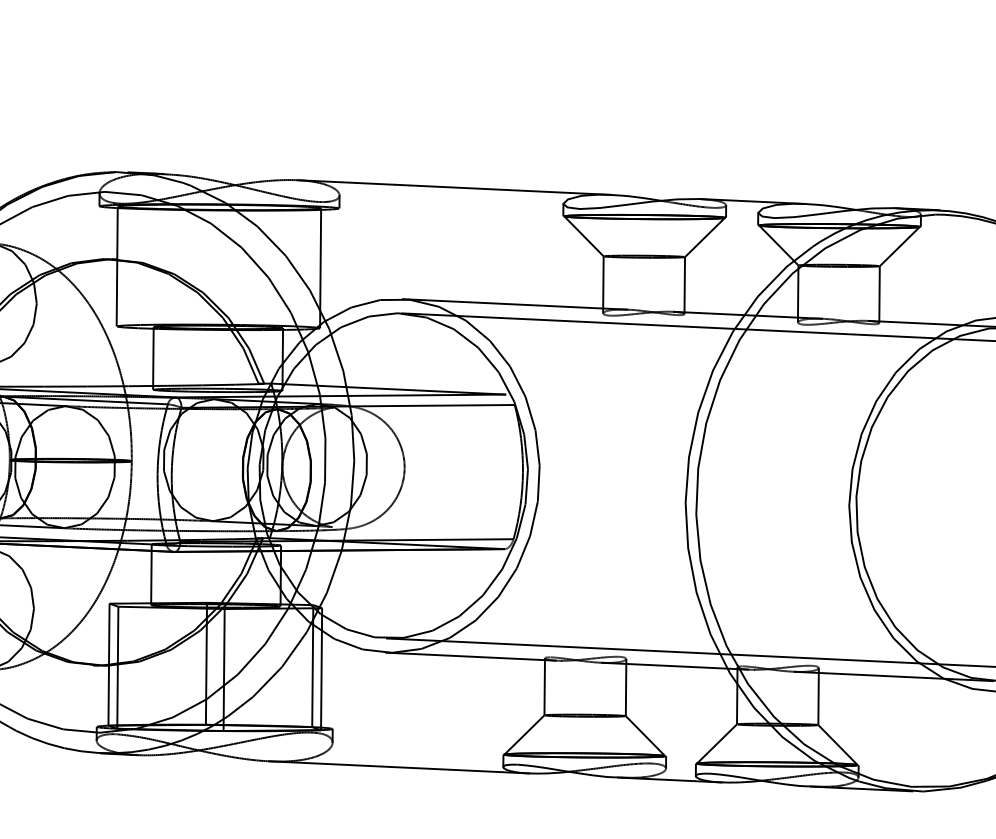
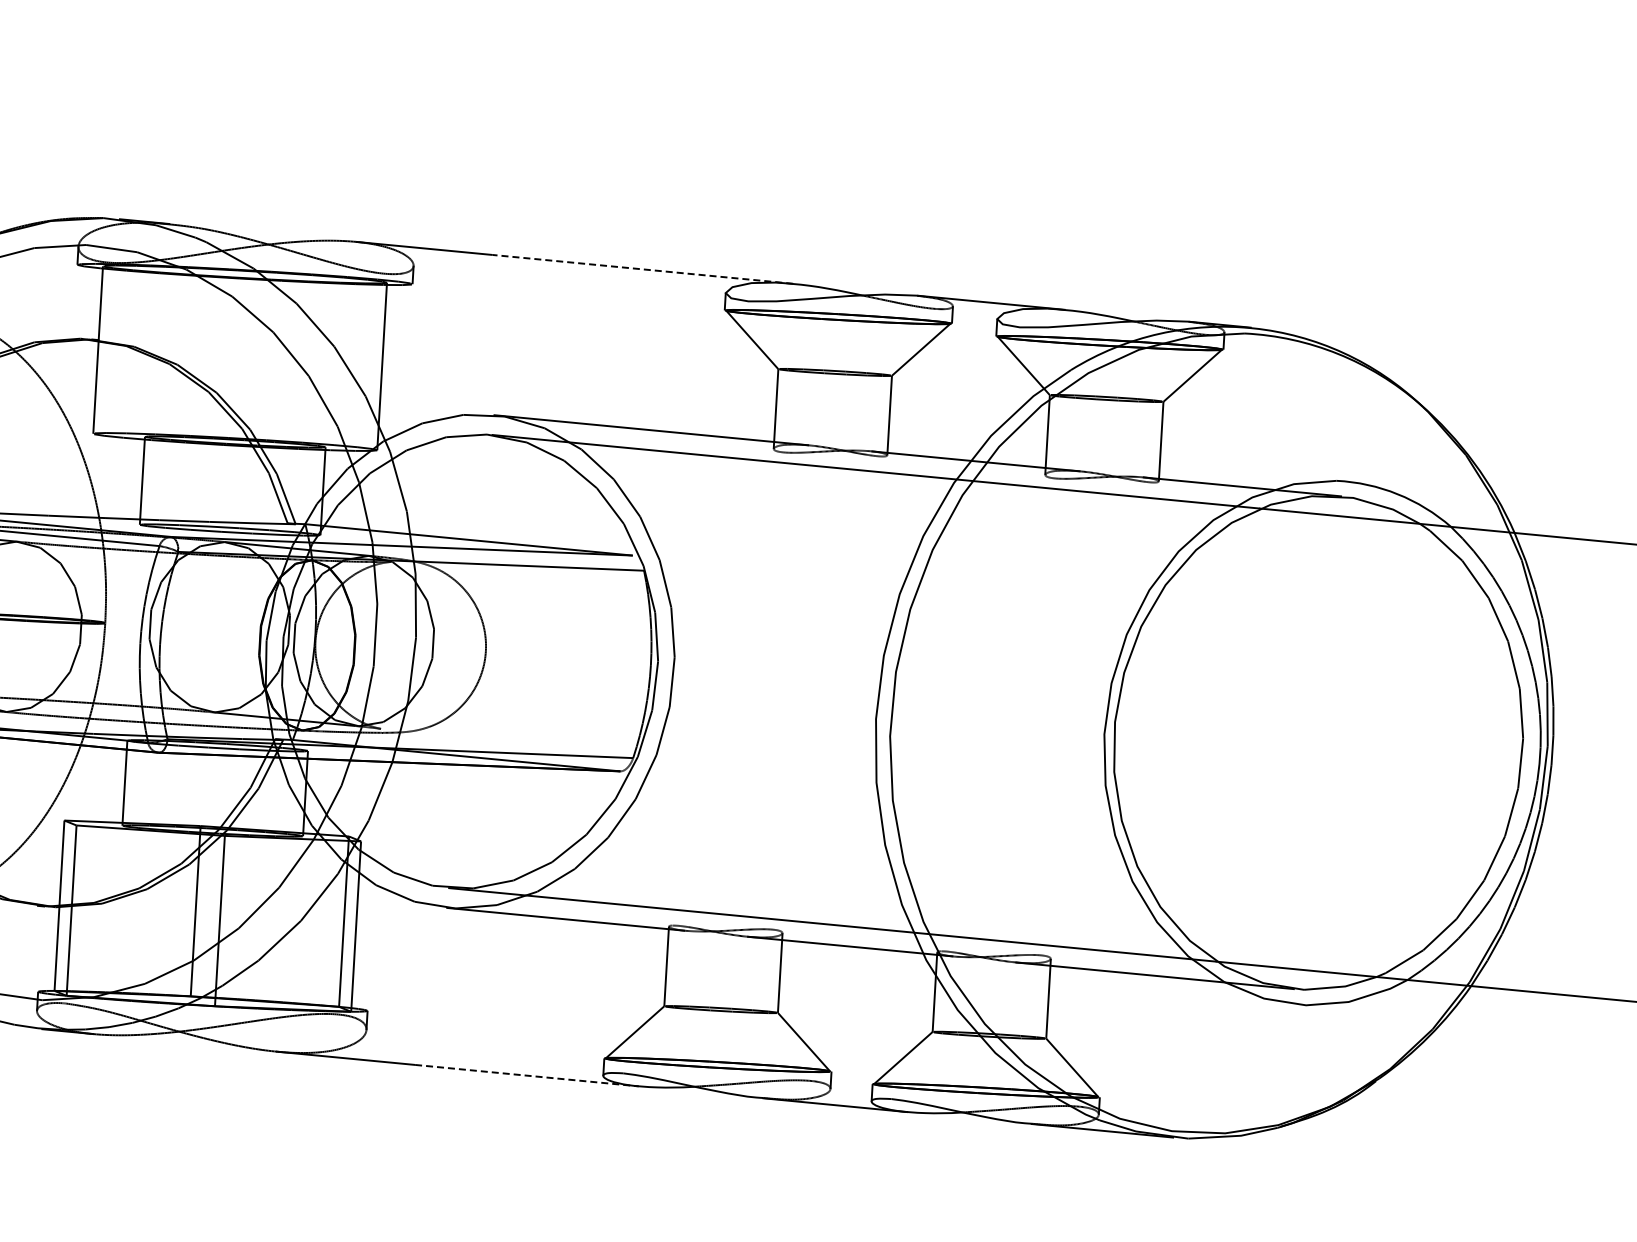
line: (503, 189) -> (642, 269), solid -> dashed
line: (449, 769) -> (527, 1075), solid -> dashed

